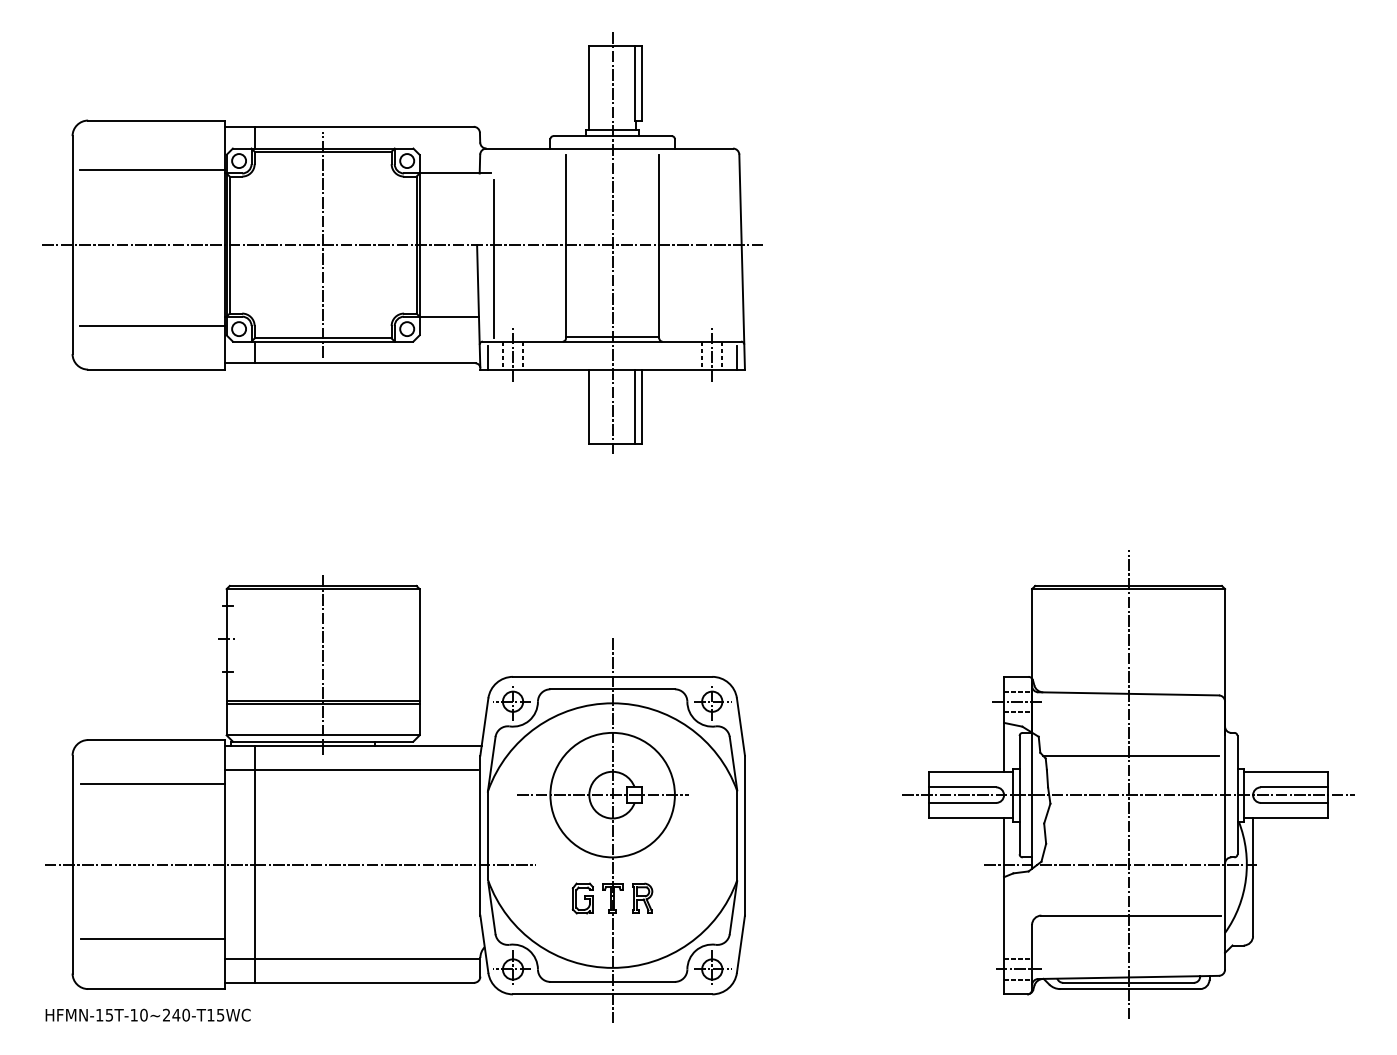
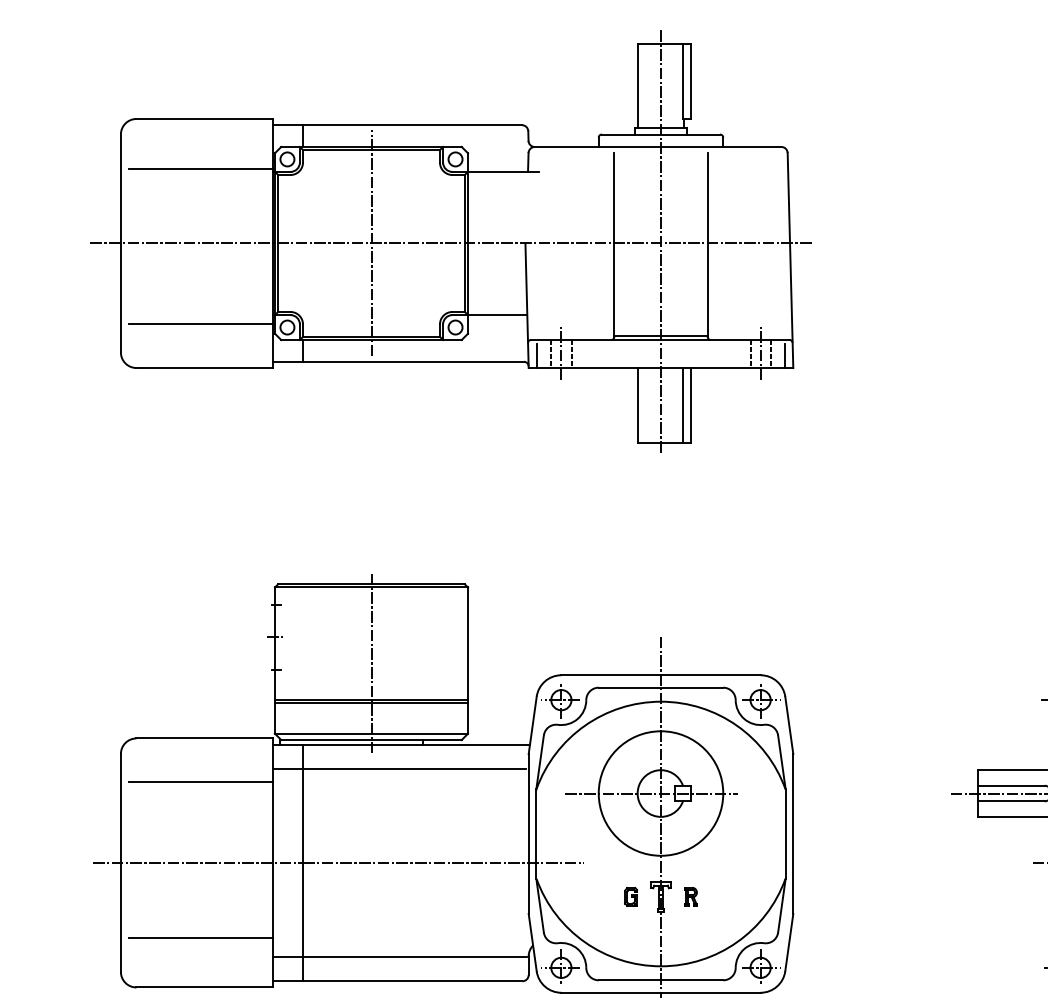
line: (493, 258) -> (541, 256), removed
part: (642, 897) -> (690, 895), size x0.6
part: (582, 898) -> (630, 896), size x0.6

